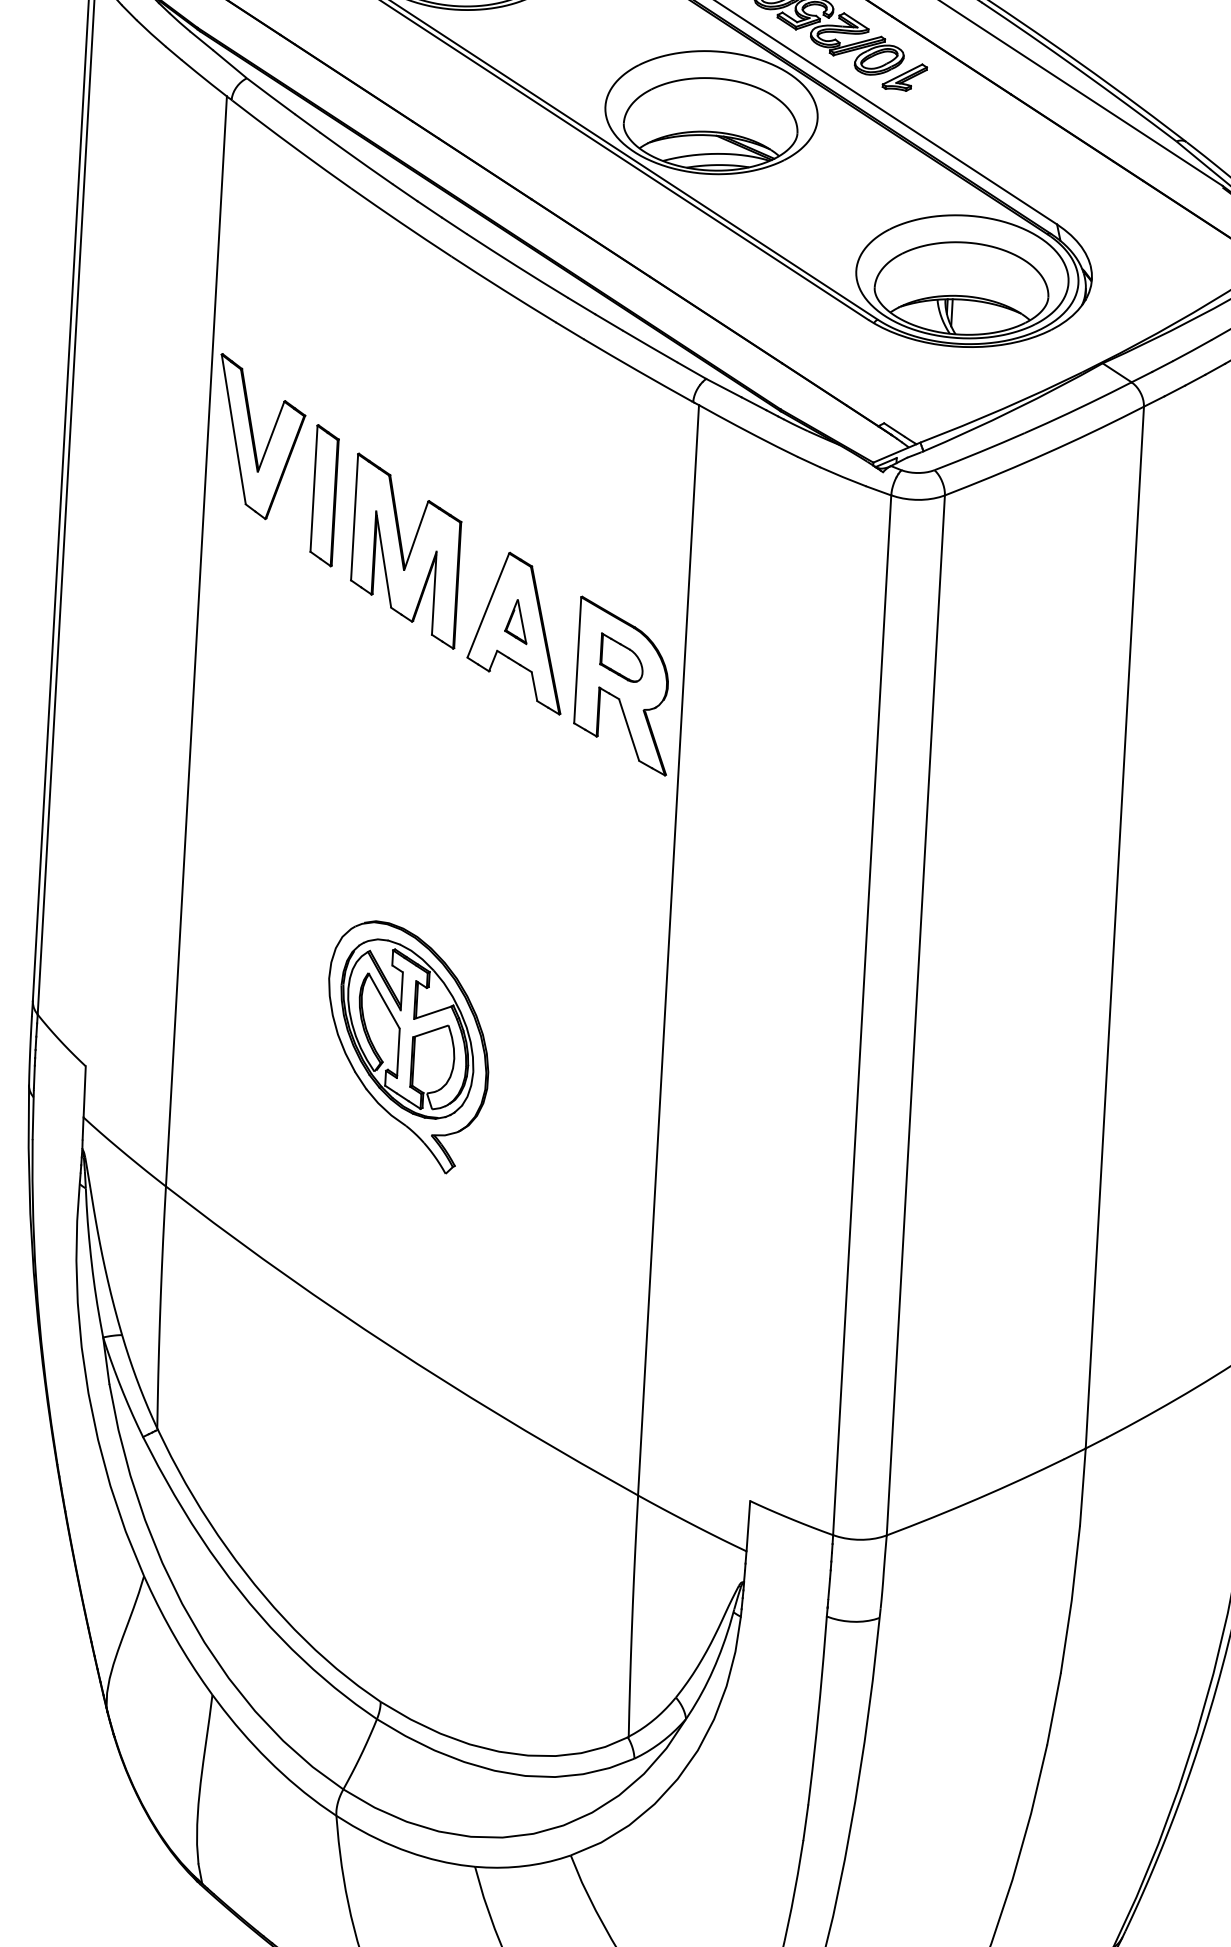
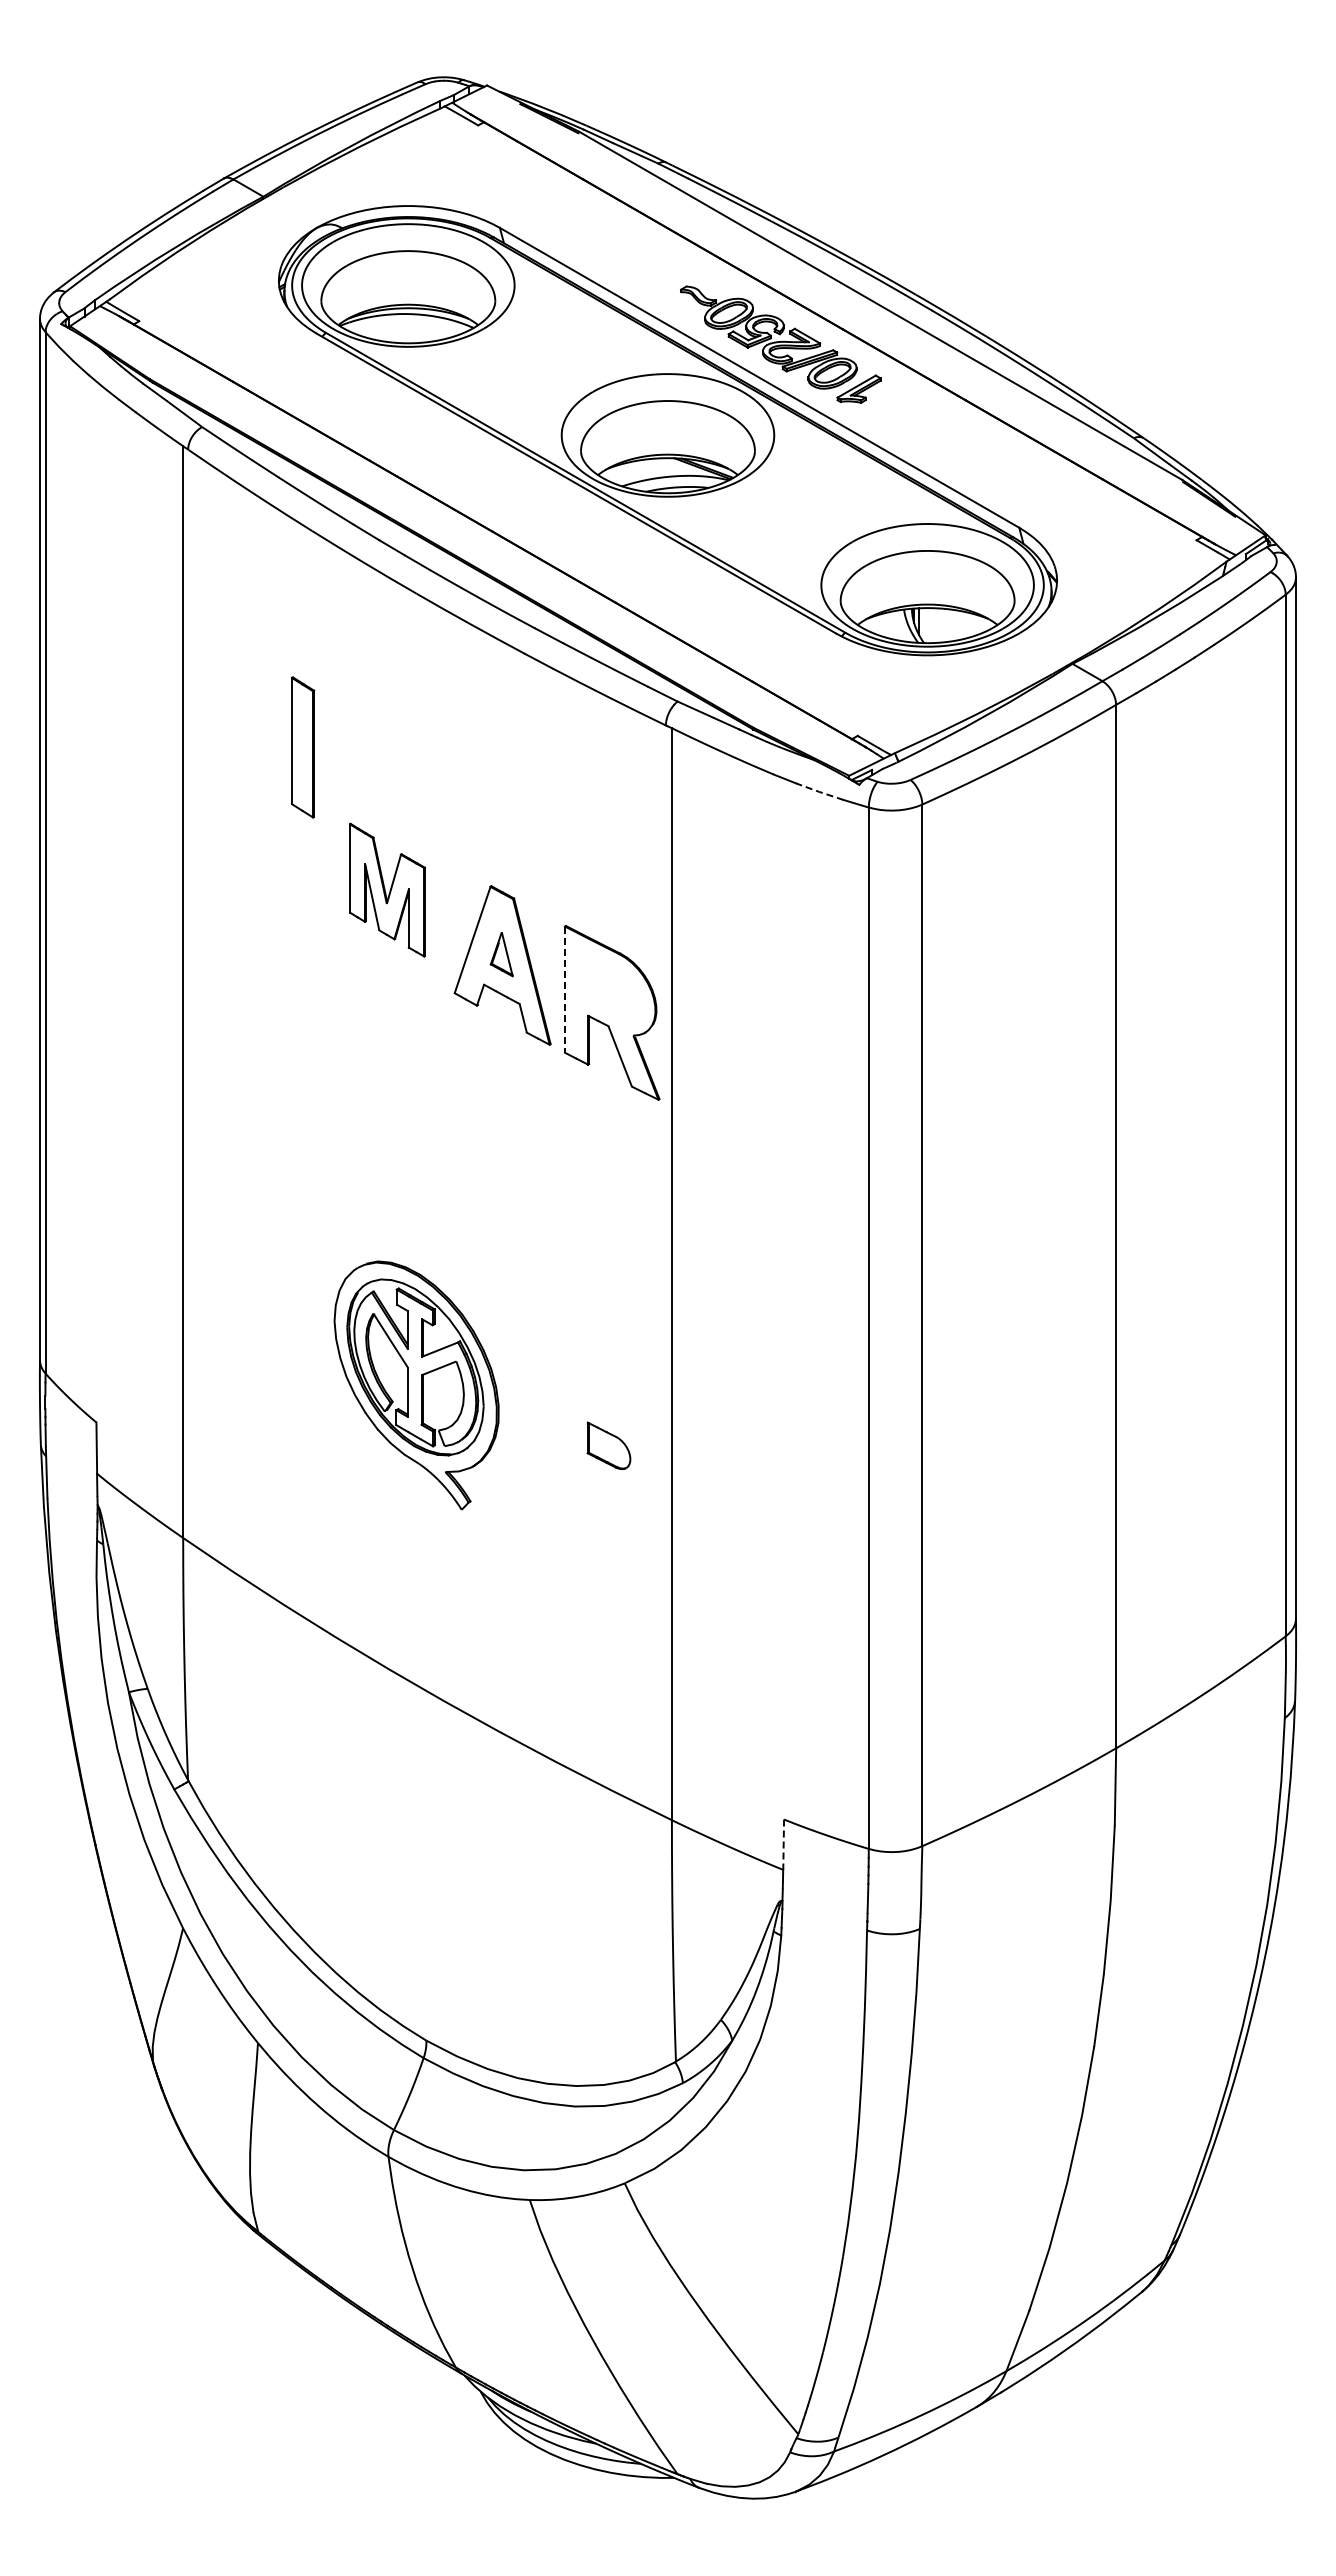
part: (260, 437) -> (235, 784), removed
line: (842, 476) -> (819, 791), solid -> dashed
part: (325, 495) -> (303, 747), moved
part: (406, 550) -> (387, 889), size x0.7
part: (621, 657) -> (608, 1445), moved
line: (577, 661) -> (564, 990), solid -> dashed
line: (748, 1526) -> (783, 1845), solid -> dashed

